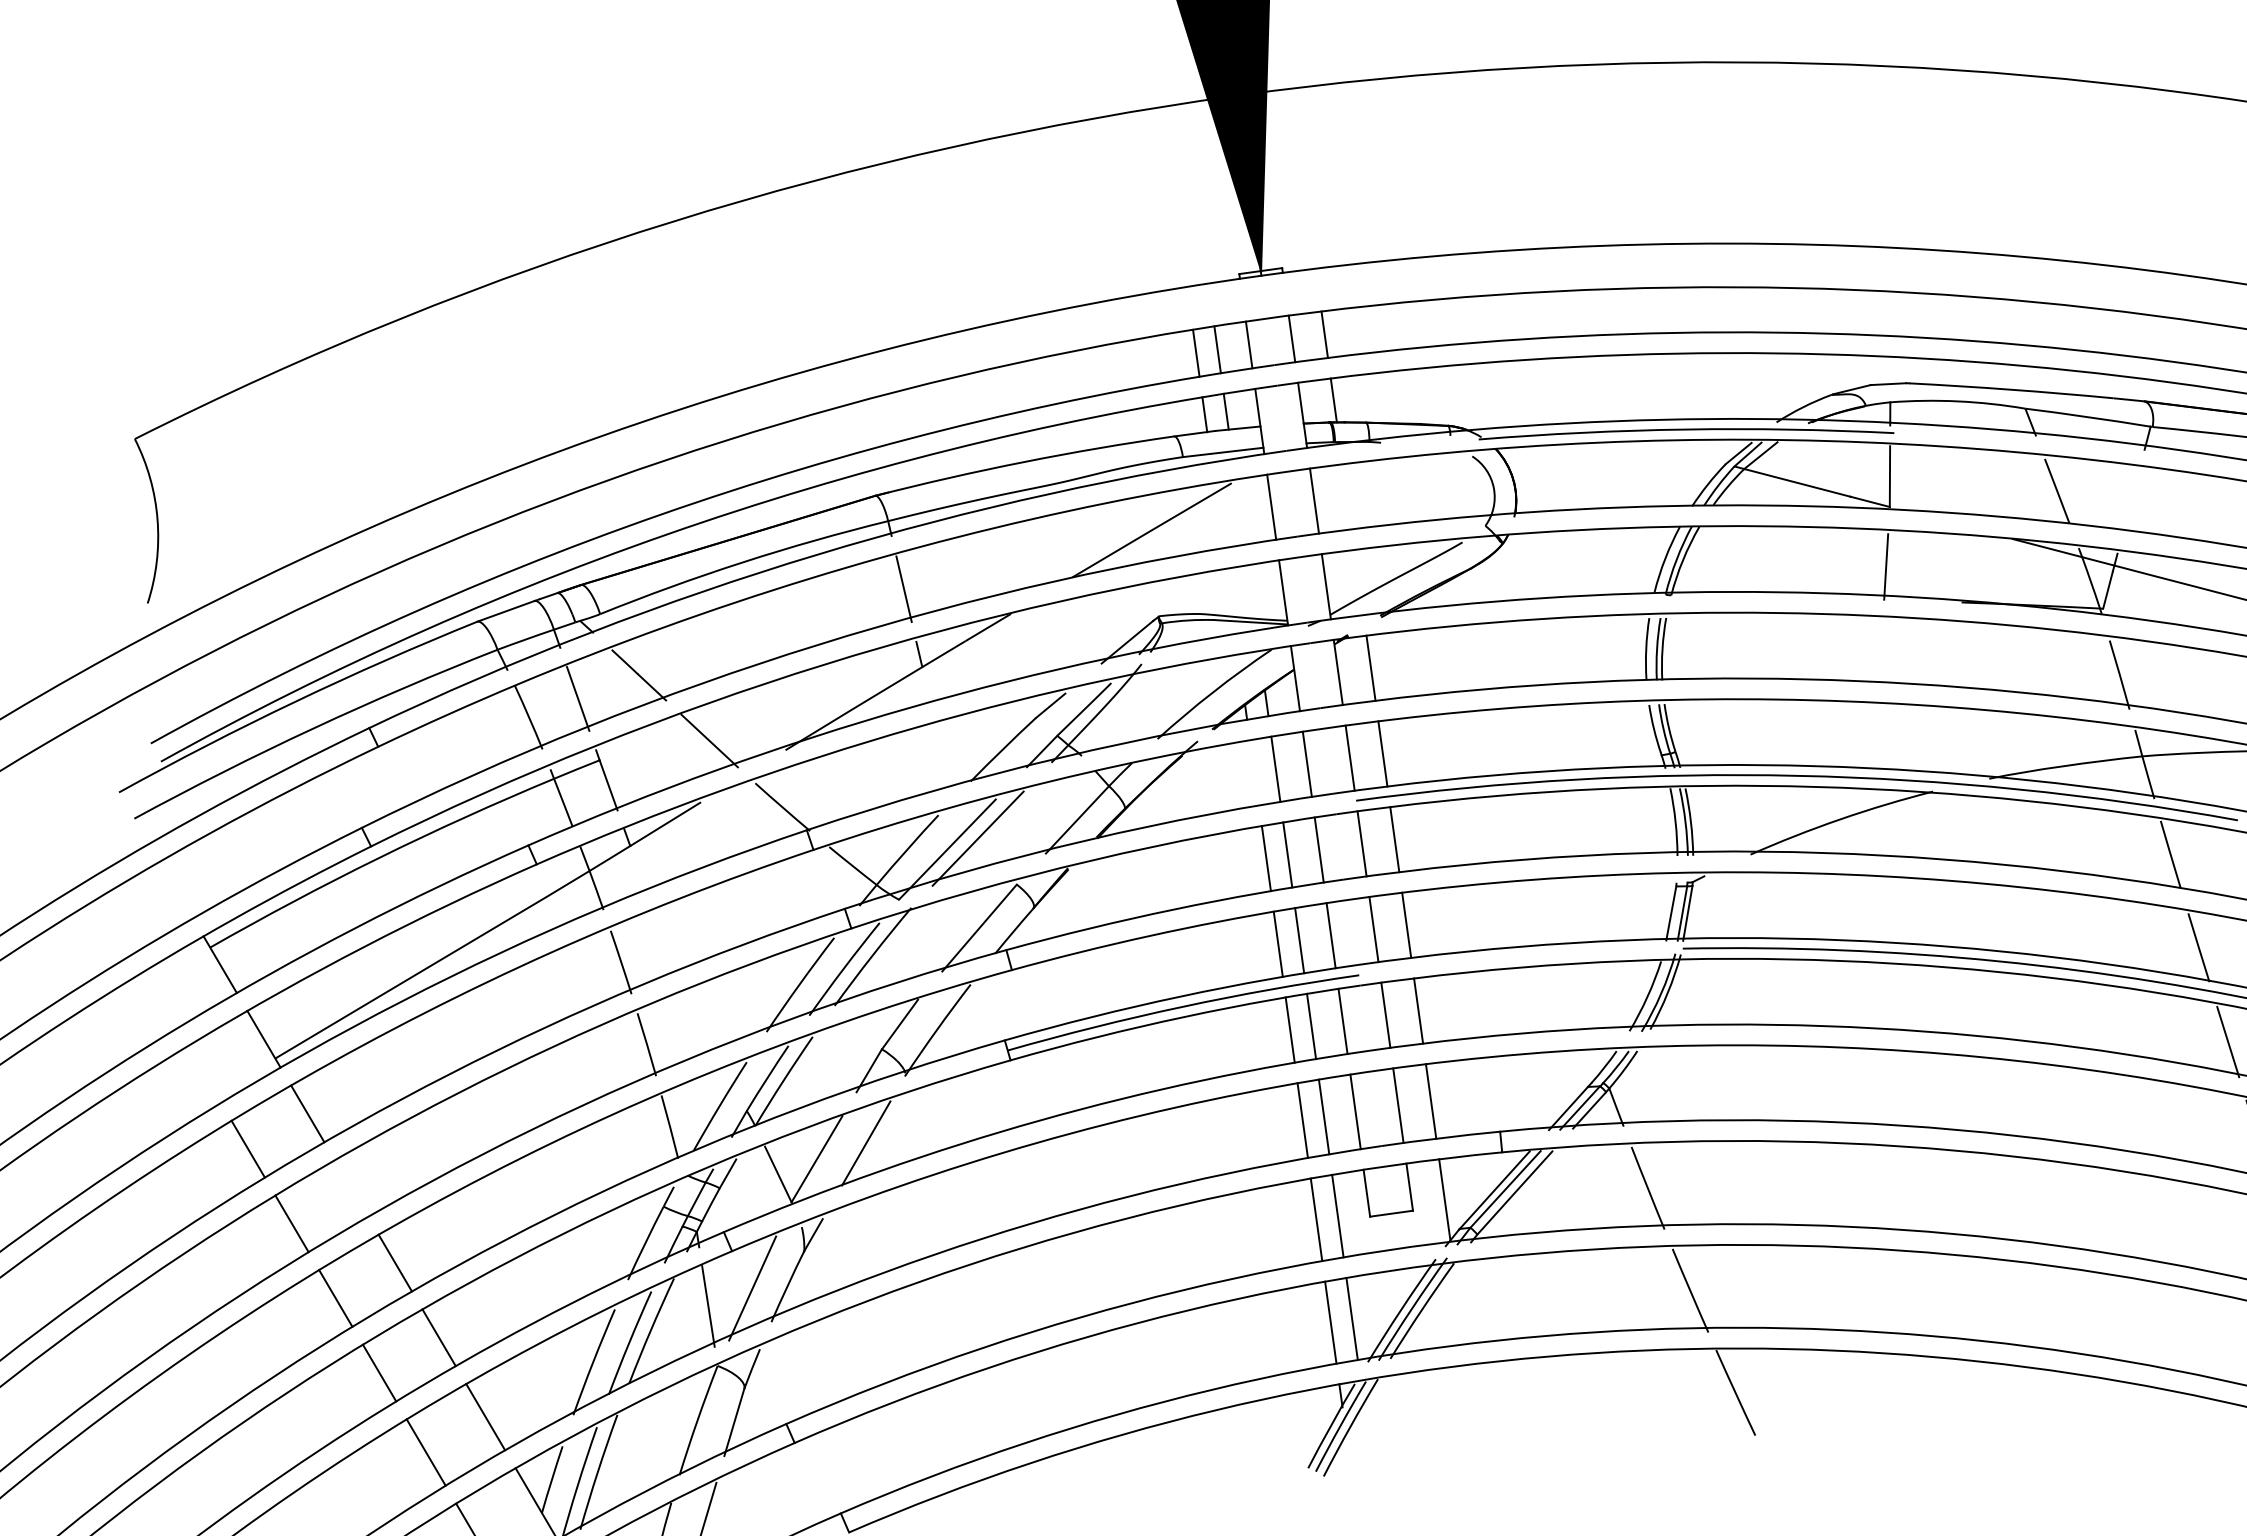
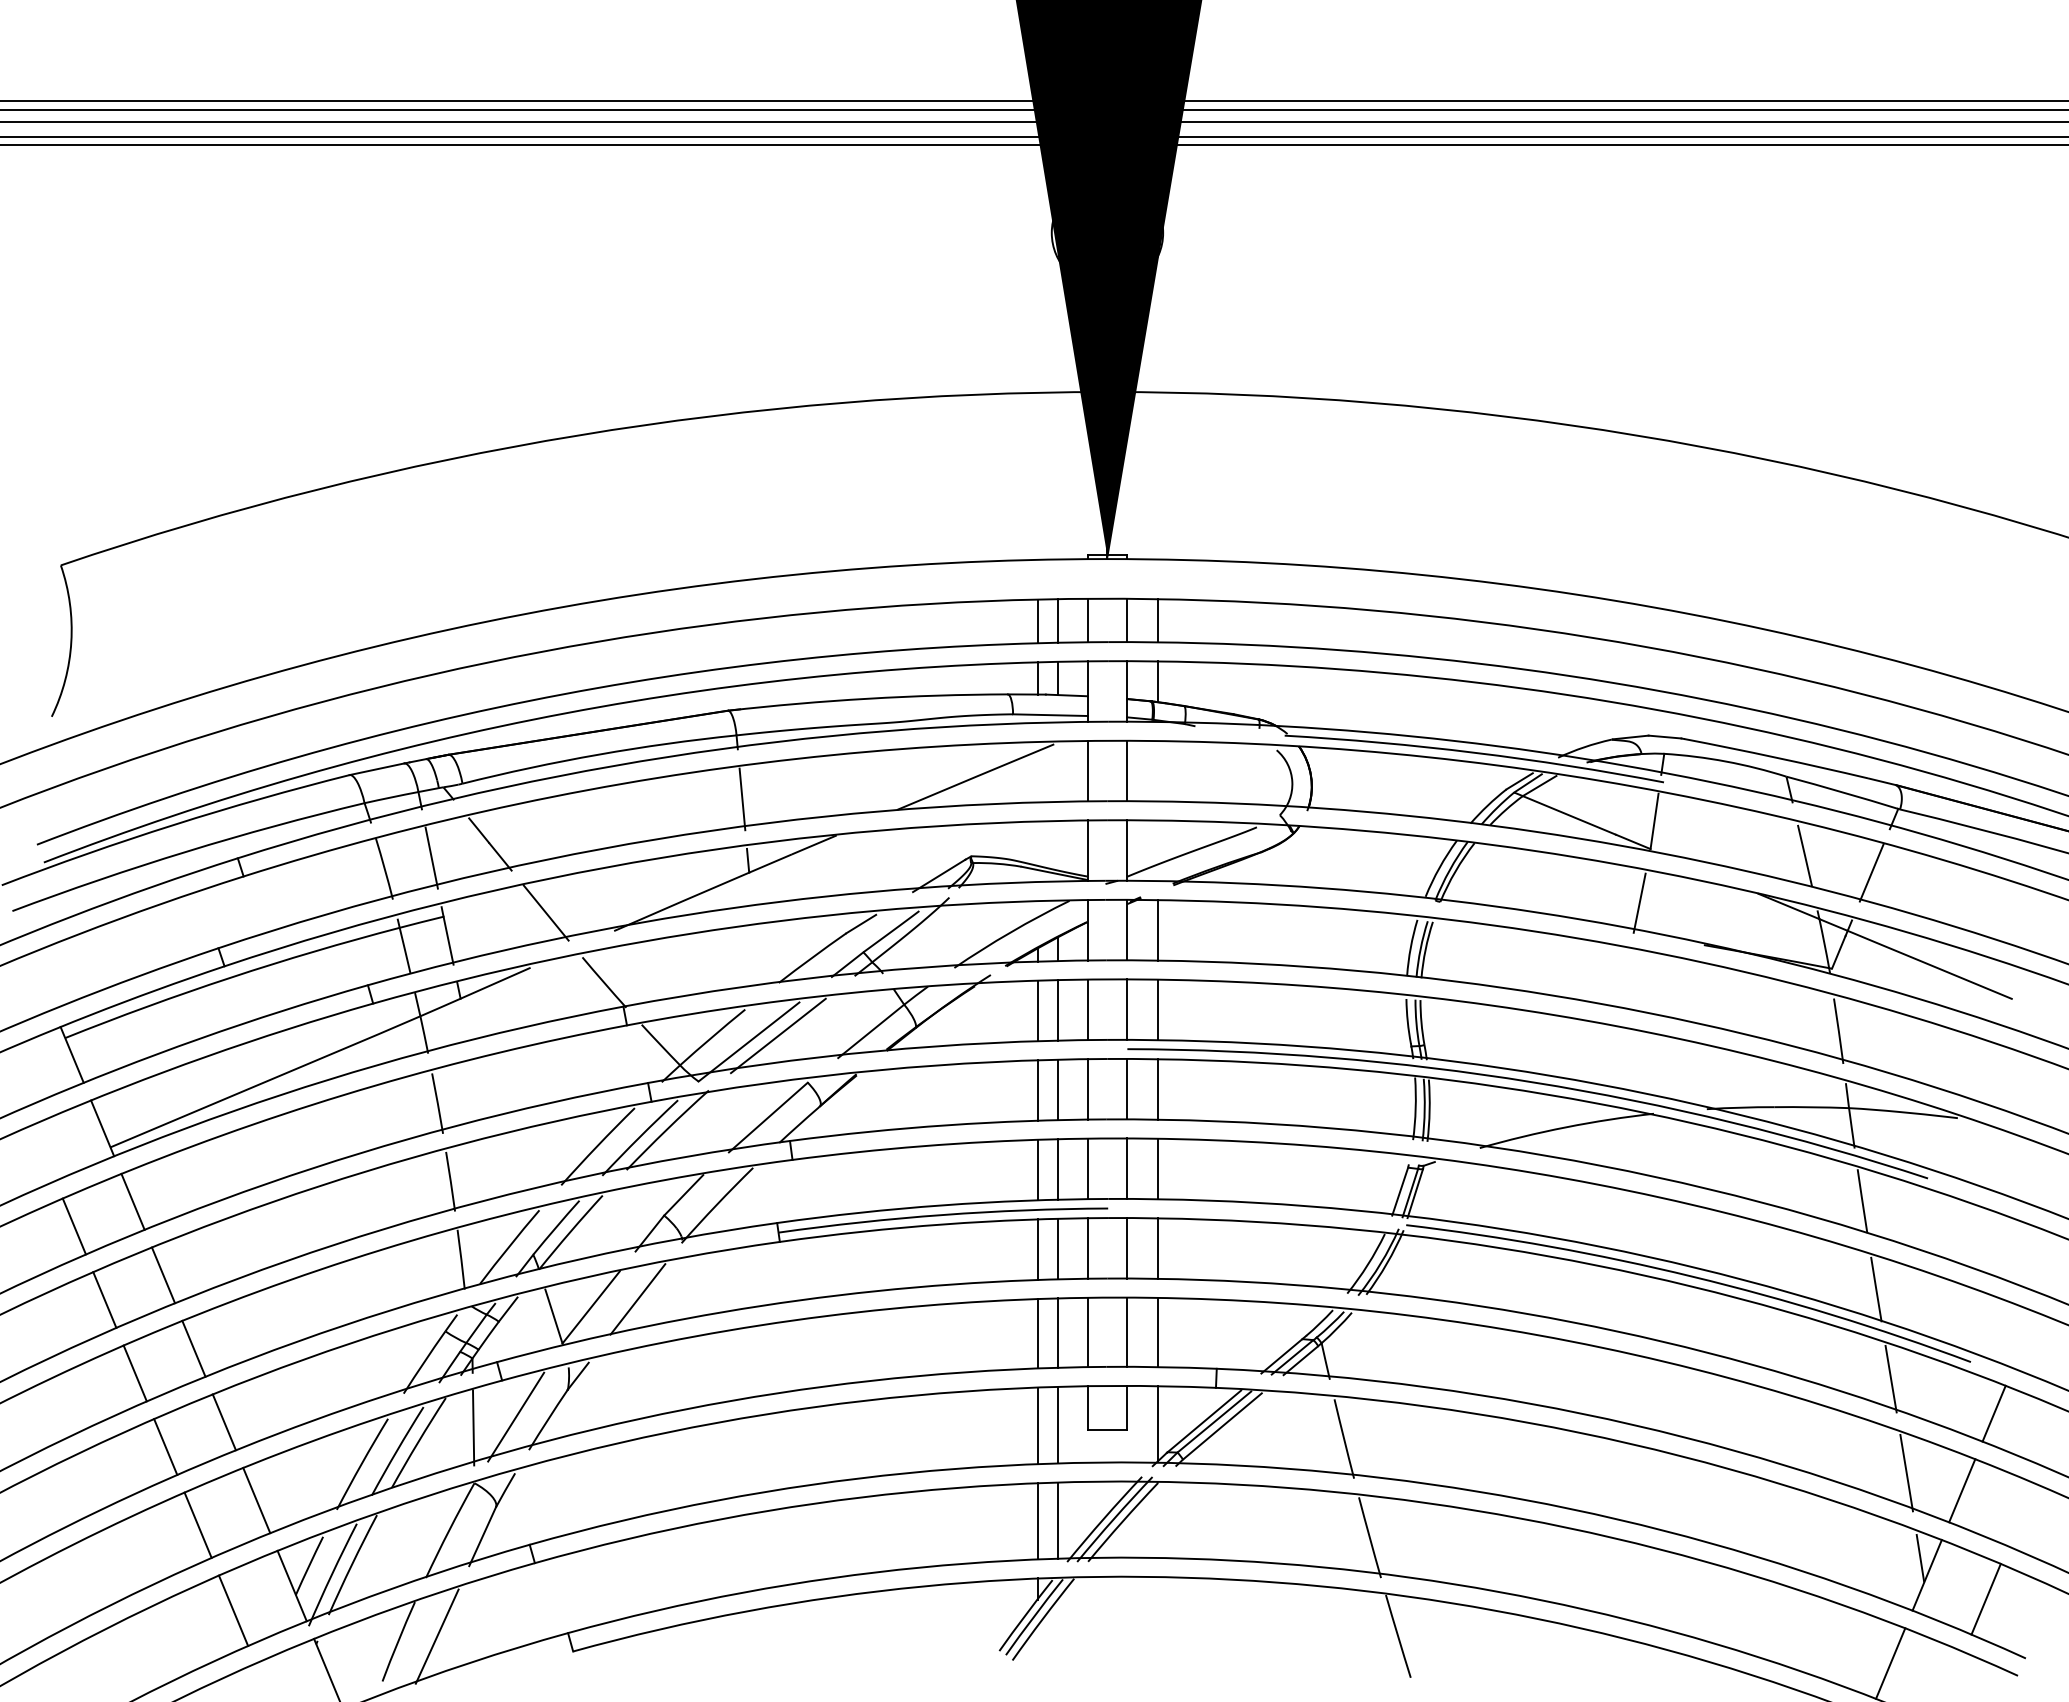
line: (2131, 499) -> (1871, 872), added
line: (1254, 772) -> (1038, 1010), added
line: (351, 1188) -> (163, 1275), added

